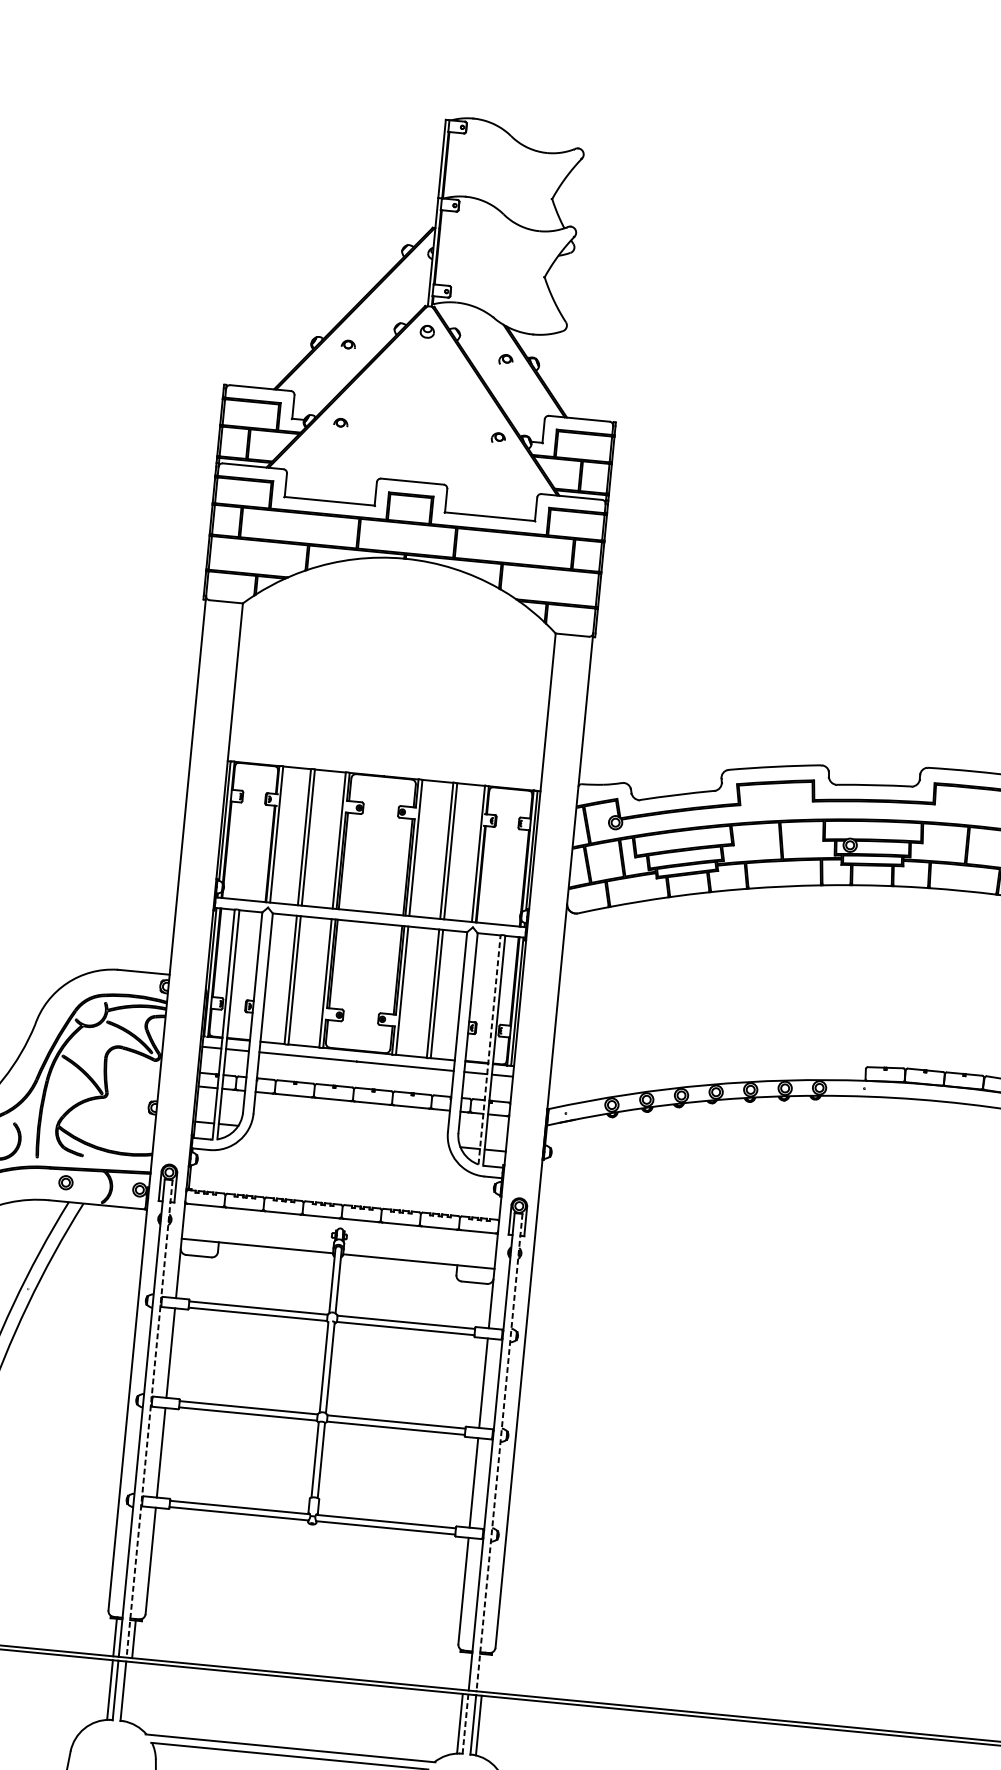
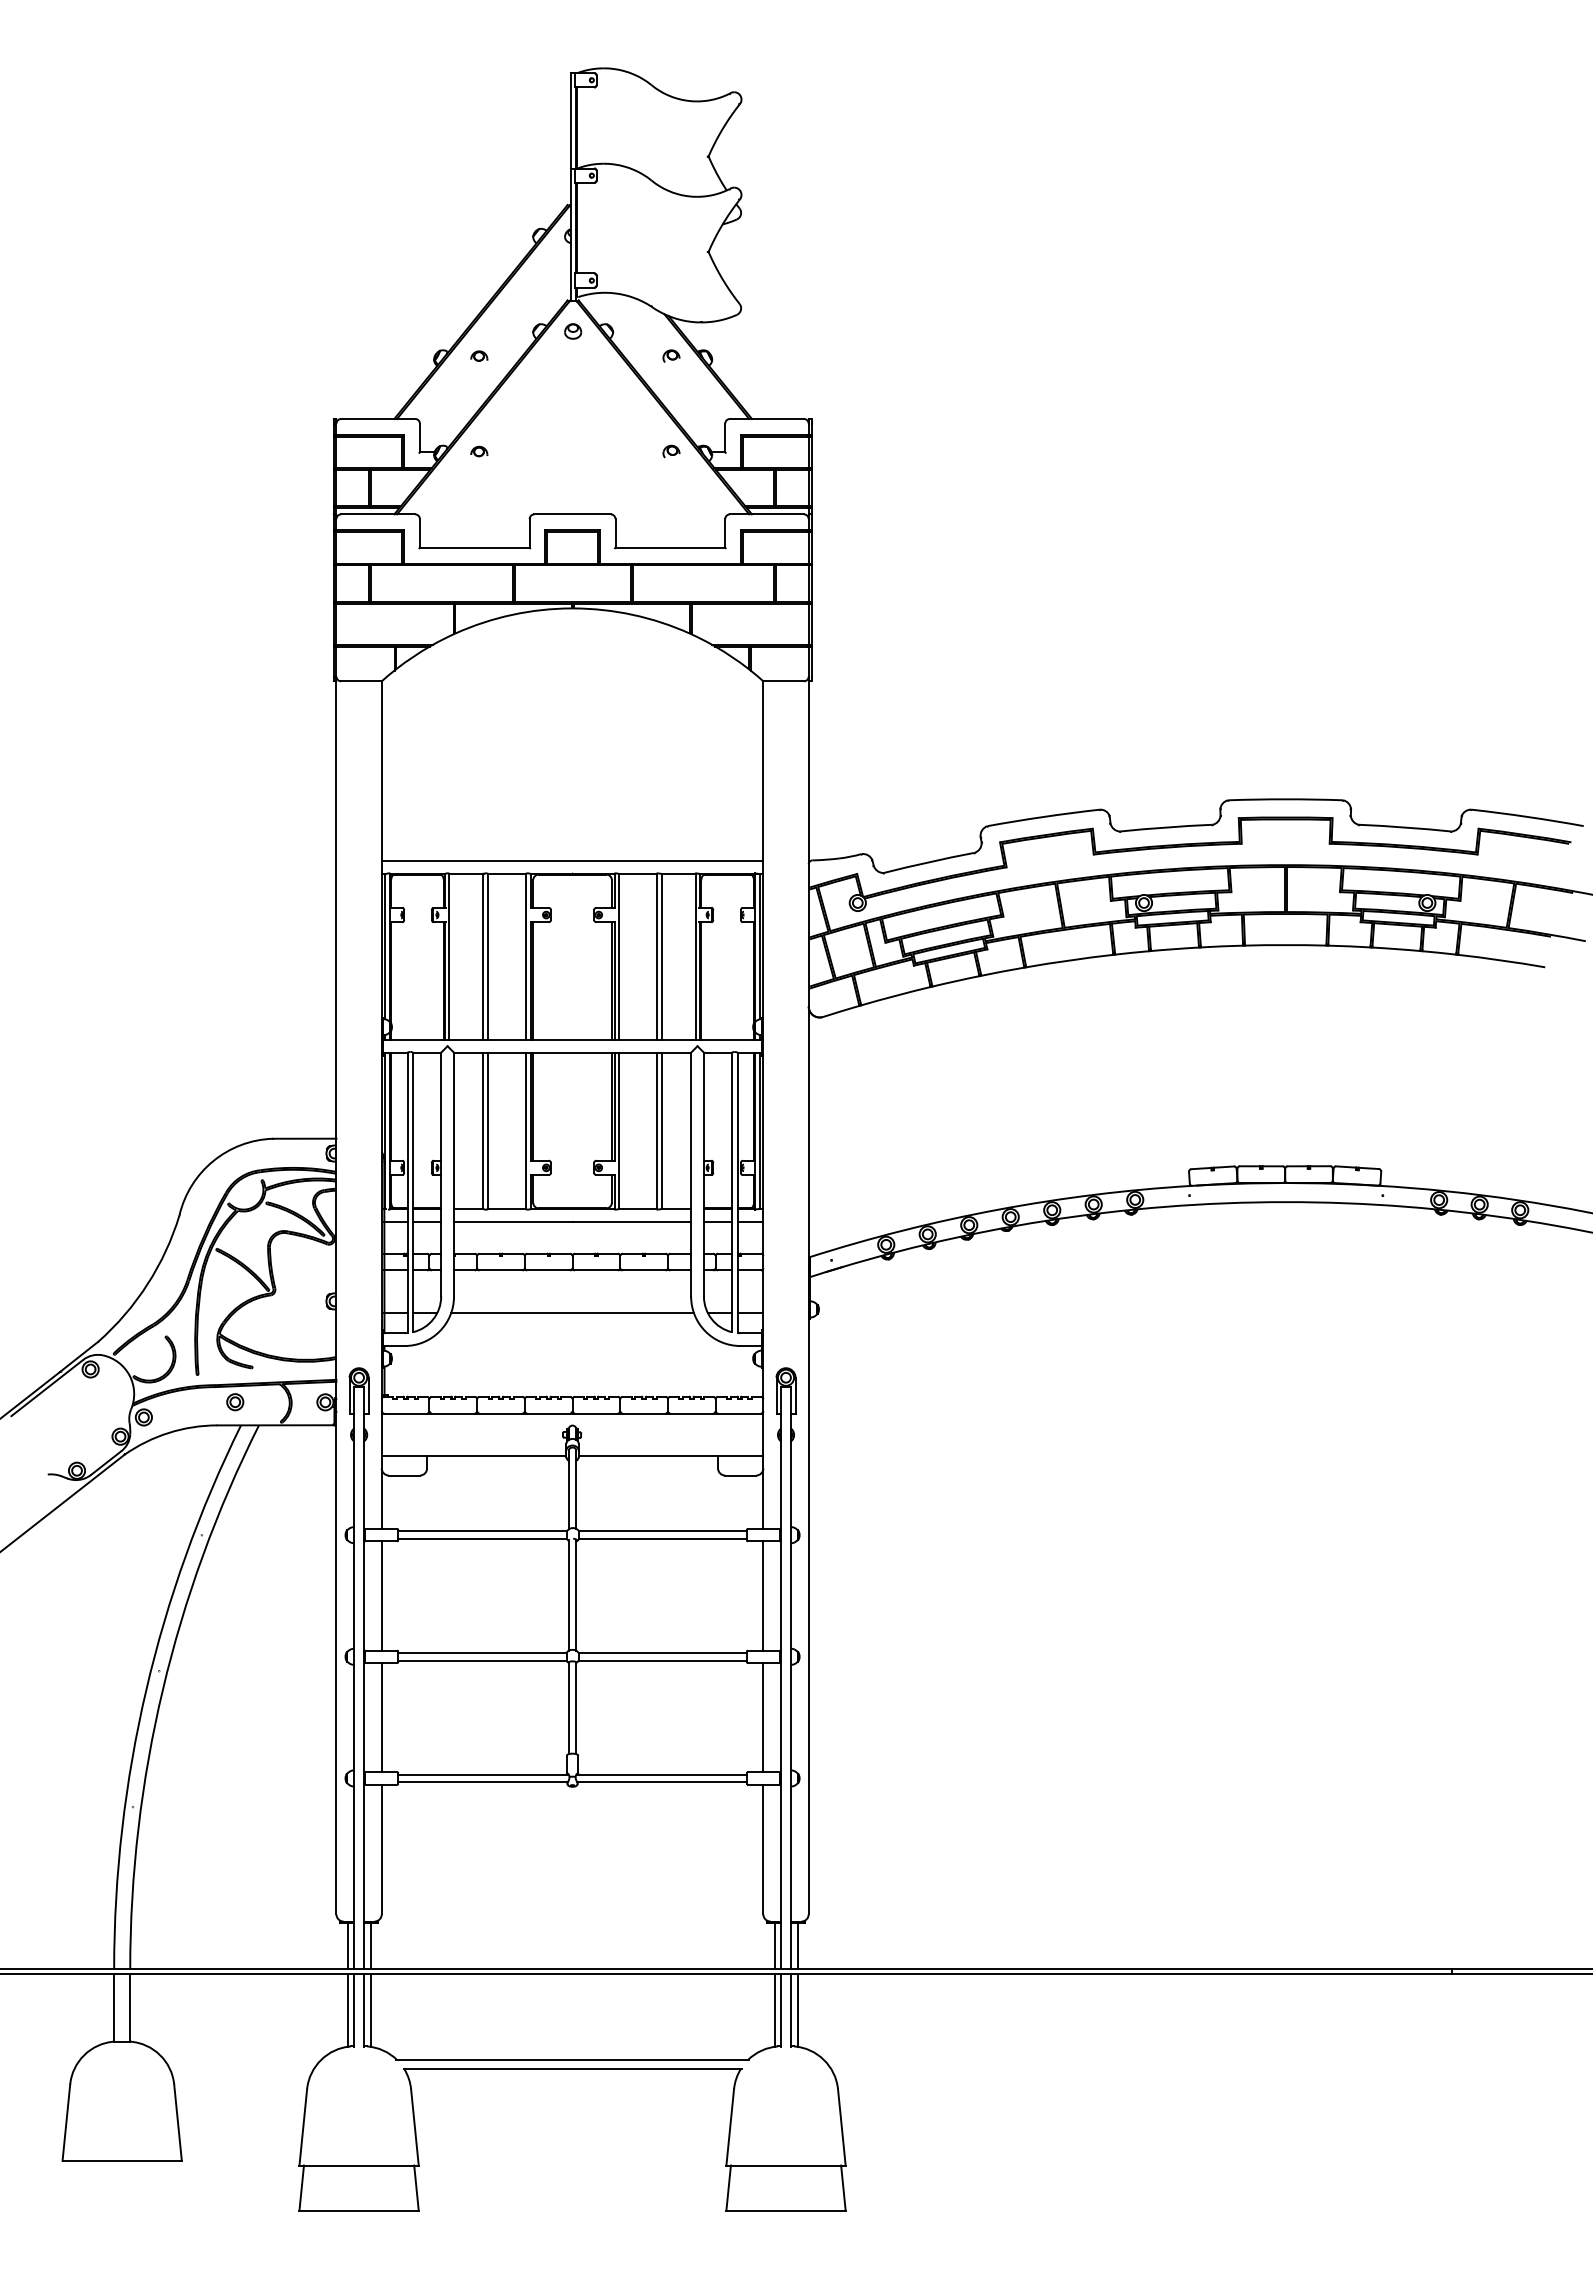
line: (385, 765) -> (572, 860), added
line: (489, 1049) -> (731, 1192), dashed -> solid
line: (349, 1136) -> (572, 1313), added
line: (149, 1419) -> (363, 1678), dashed -> solid
line: (499, 1452) -> (790, 1678), dashed -> solid
line: (464, 1671) -> (774, 1946), added
line: (483, 1673) -> (797, 1946), added
line: (128, 1691) -> (370, 2010), added
line: (465, 1723) -> (781, 2009), dashed -> solid

